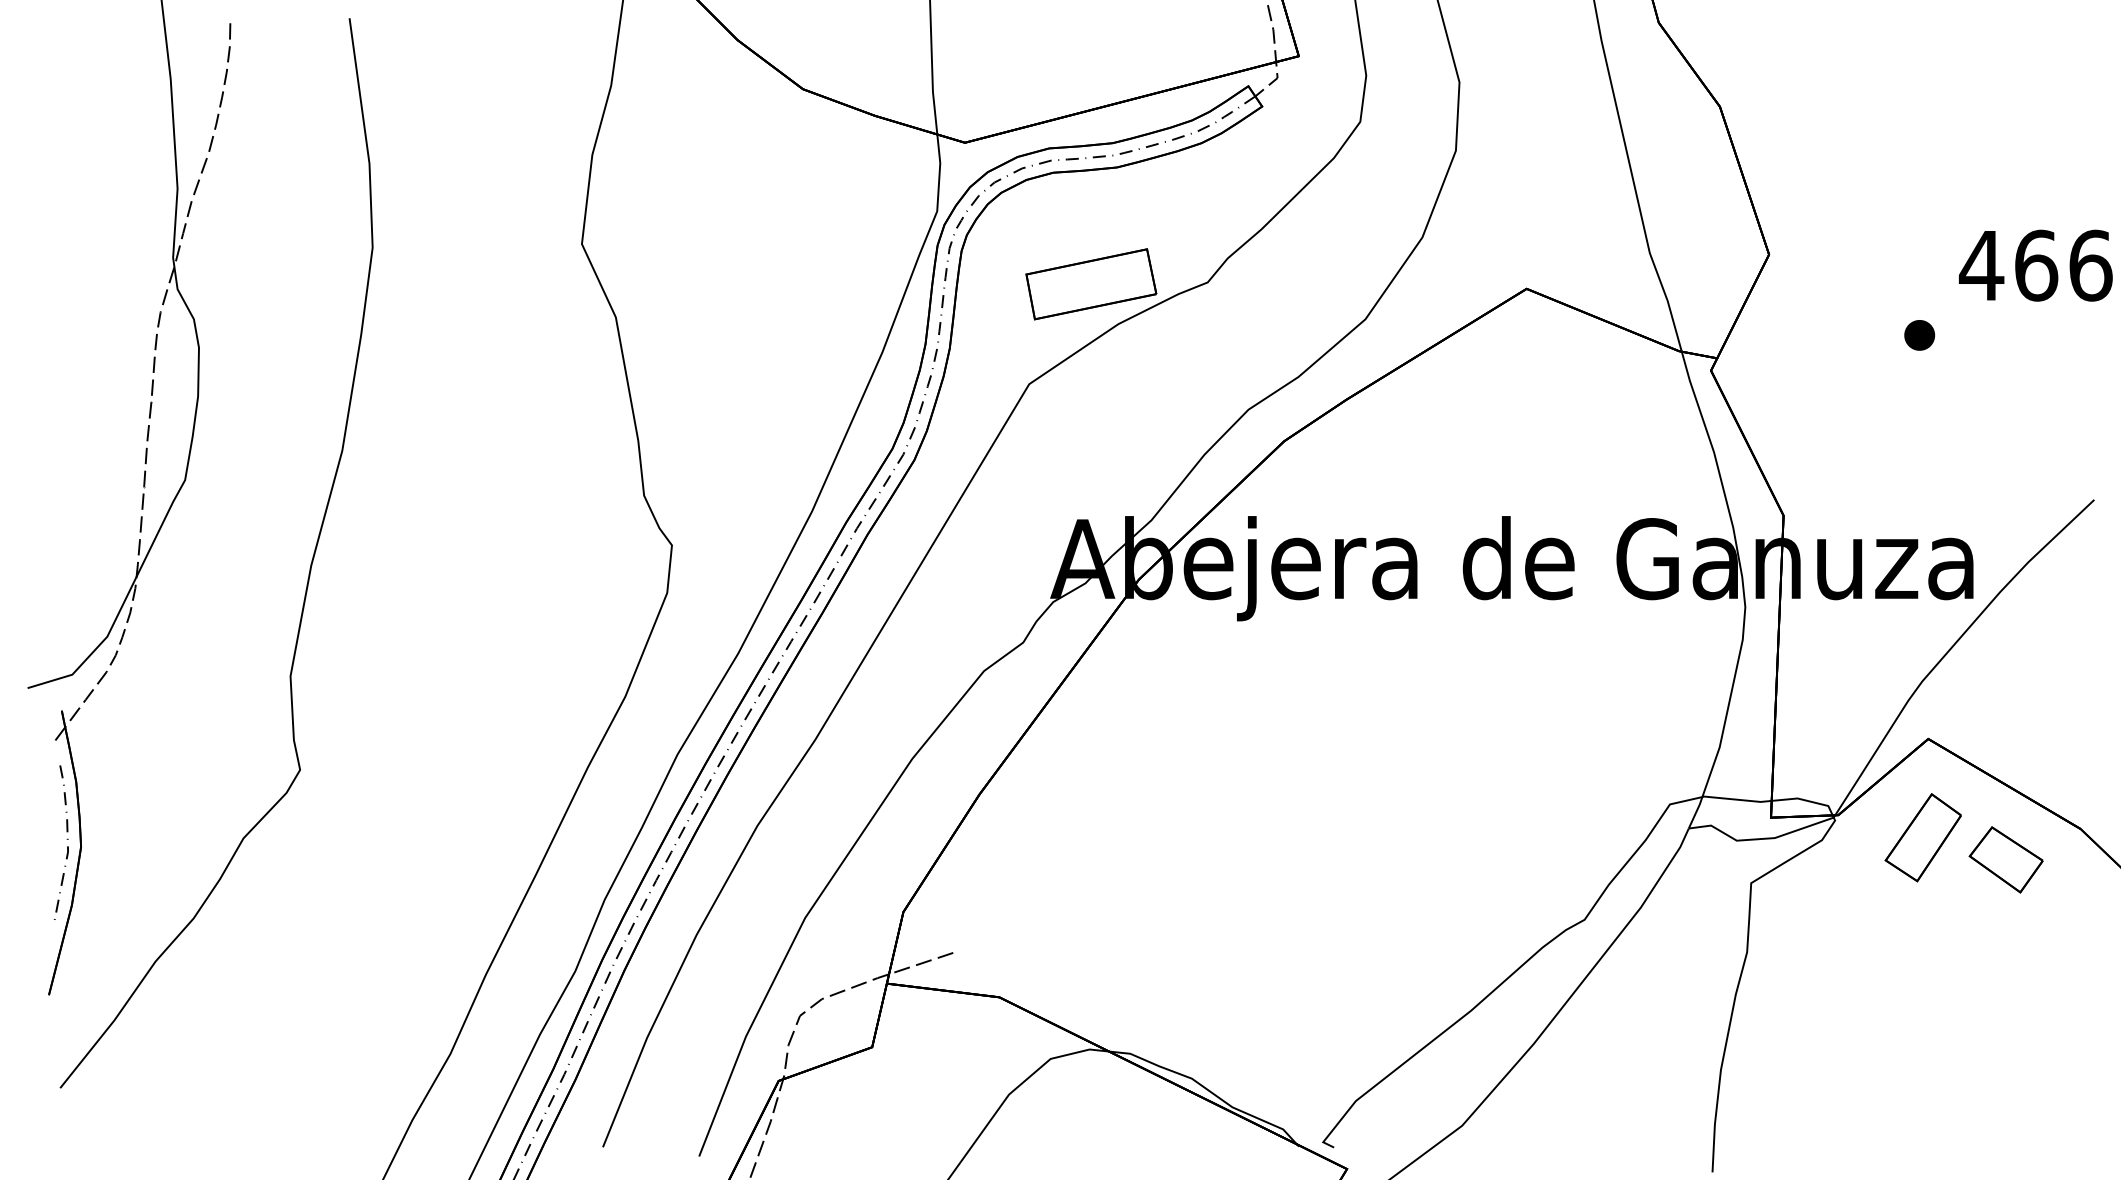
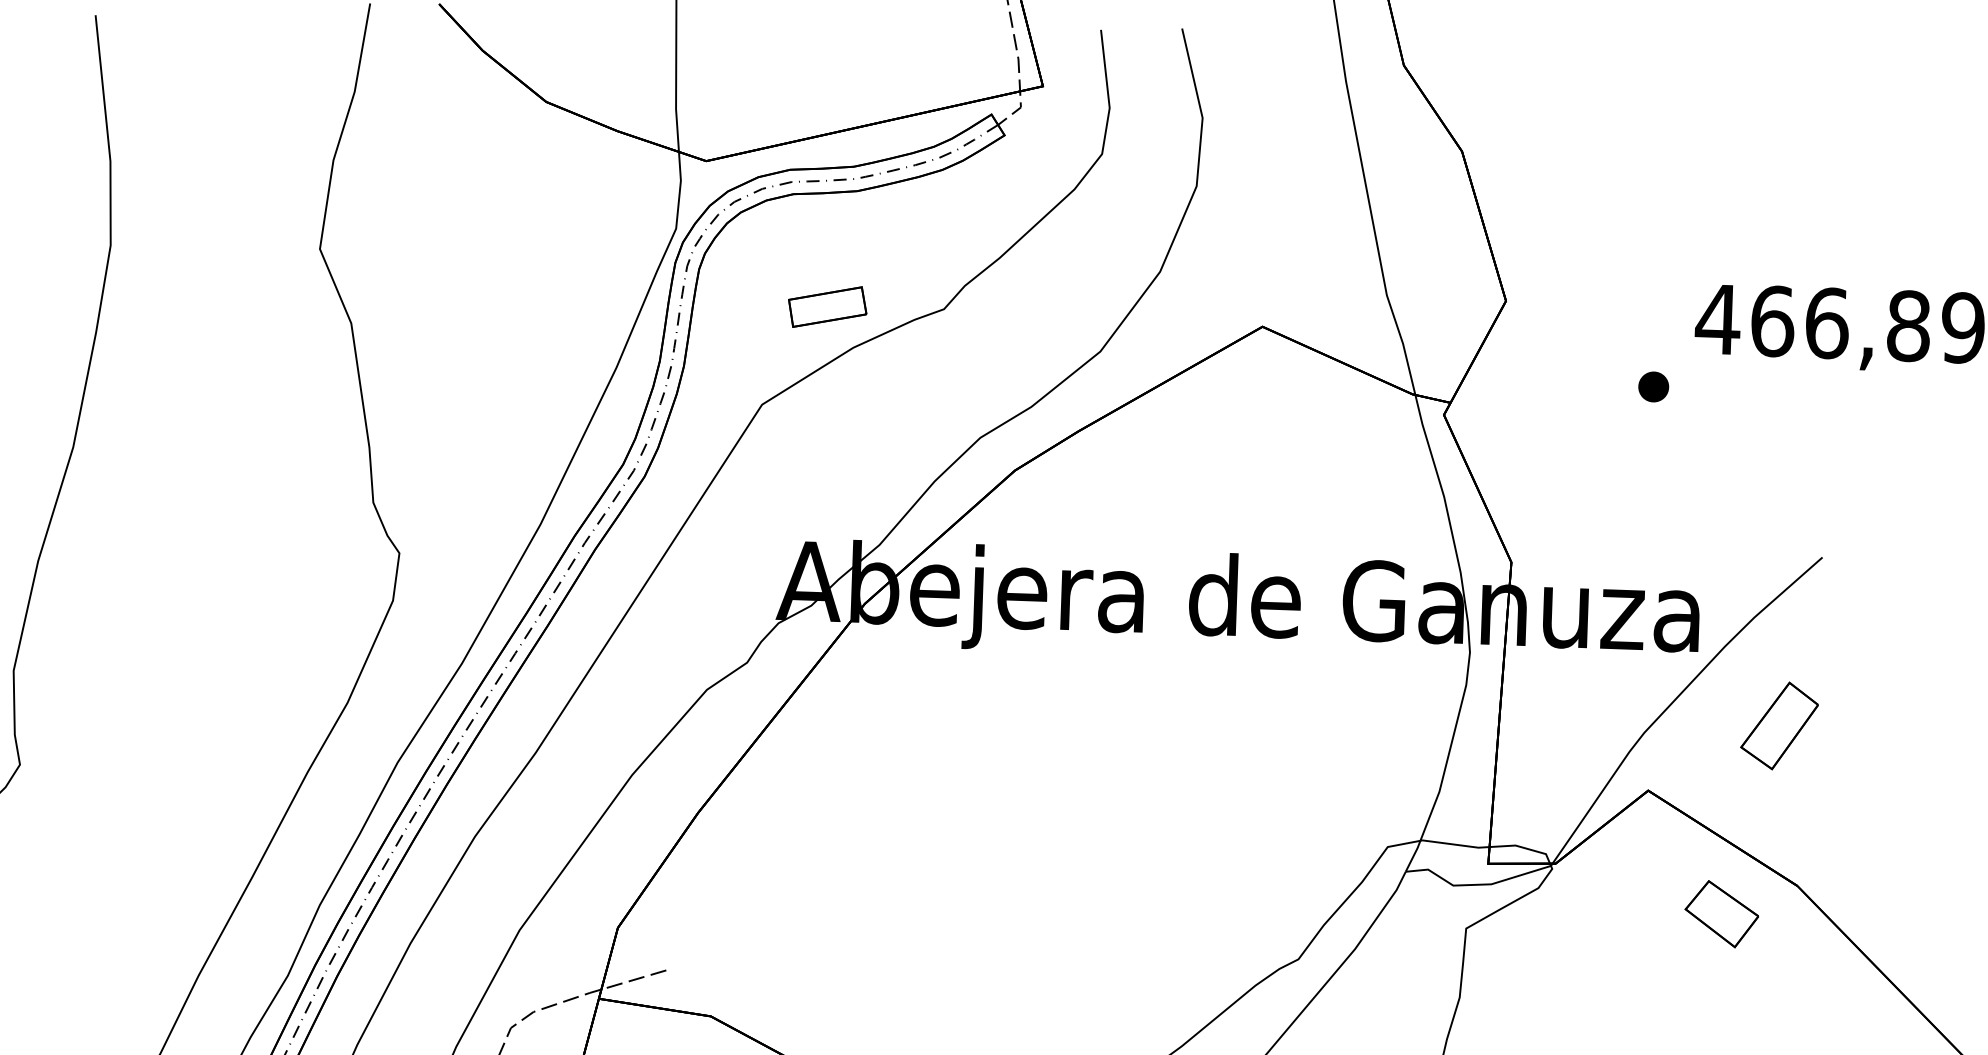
part: (1091, 284) -> (827, 307), size x0.6
part: (1922, 837) -> (1778, 725), moved

